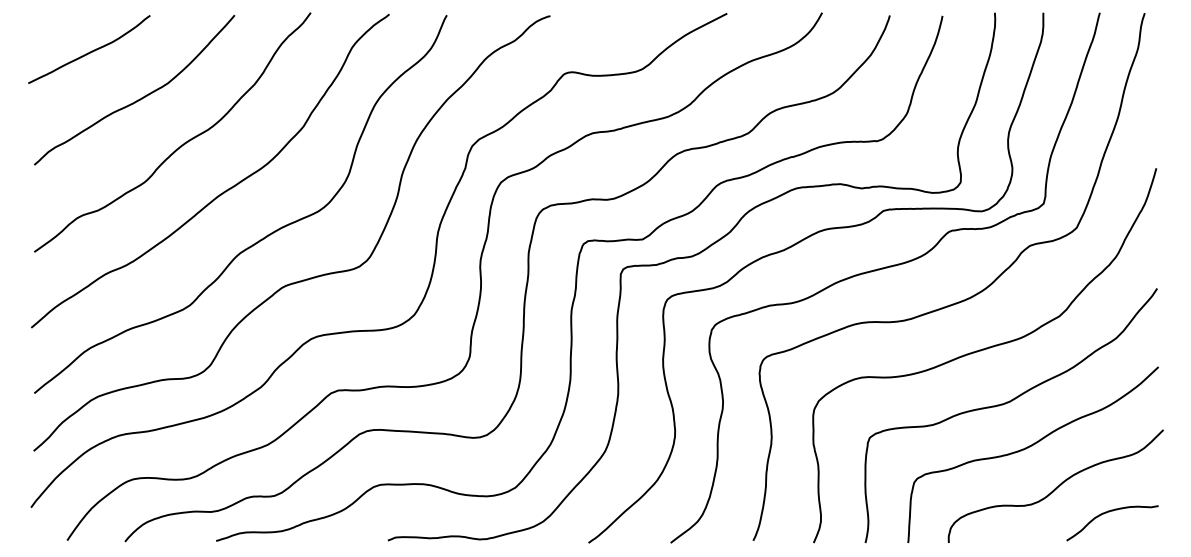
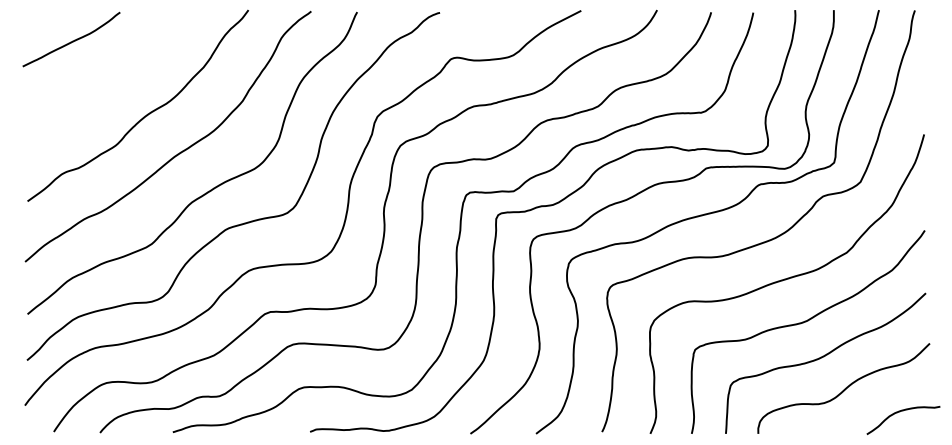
curve: (139, 98) -> (111, 78), removed
curve: (1109, 512) -> (901, 411), moved

